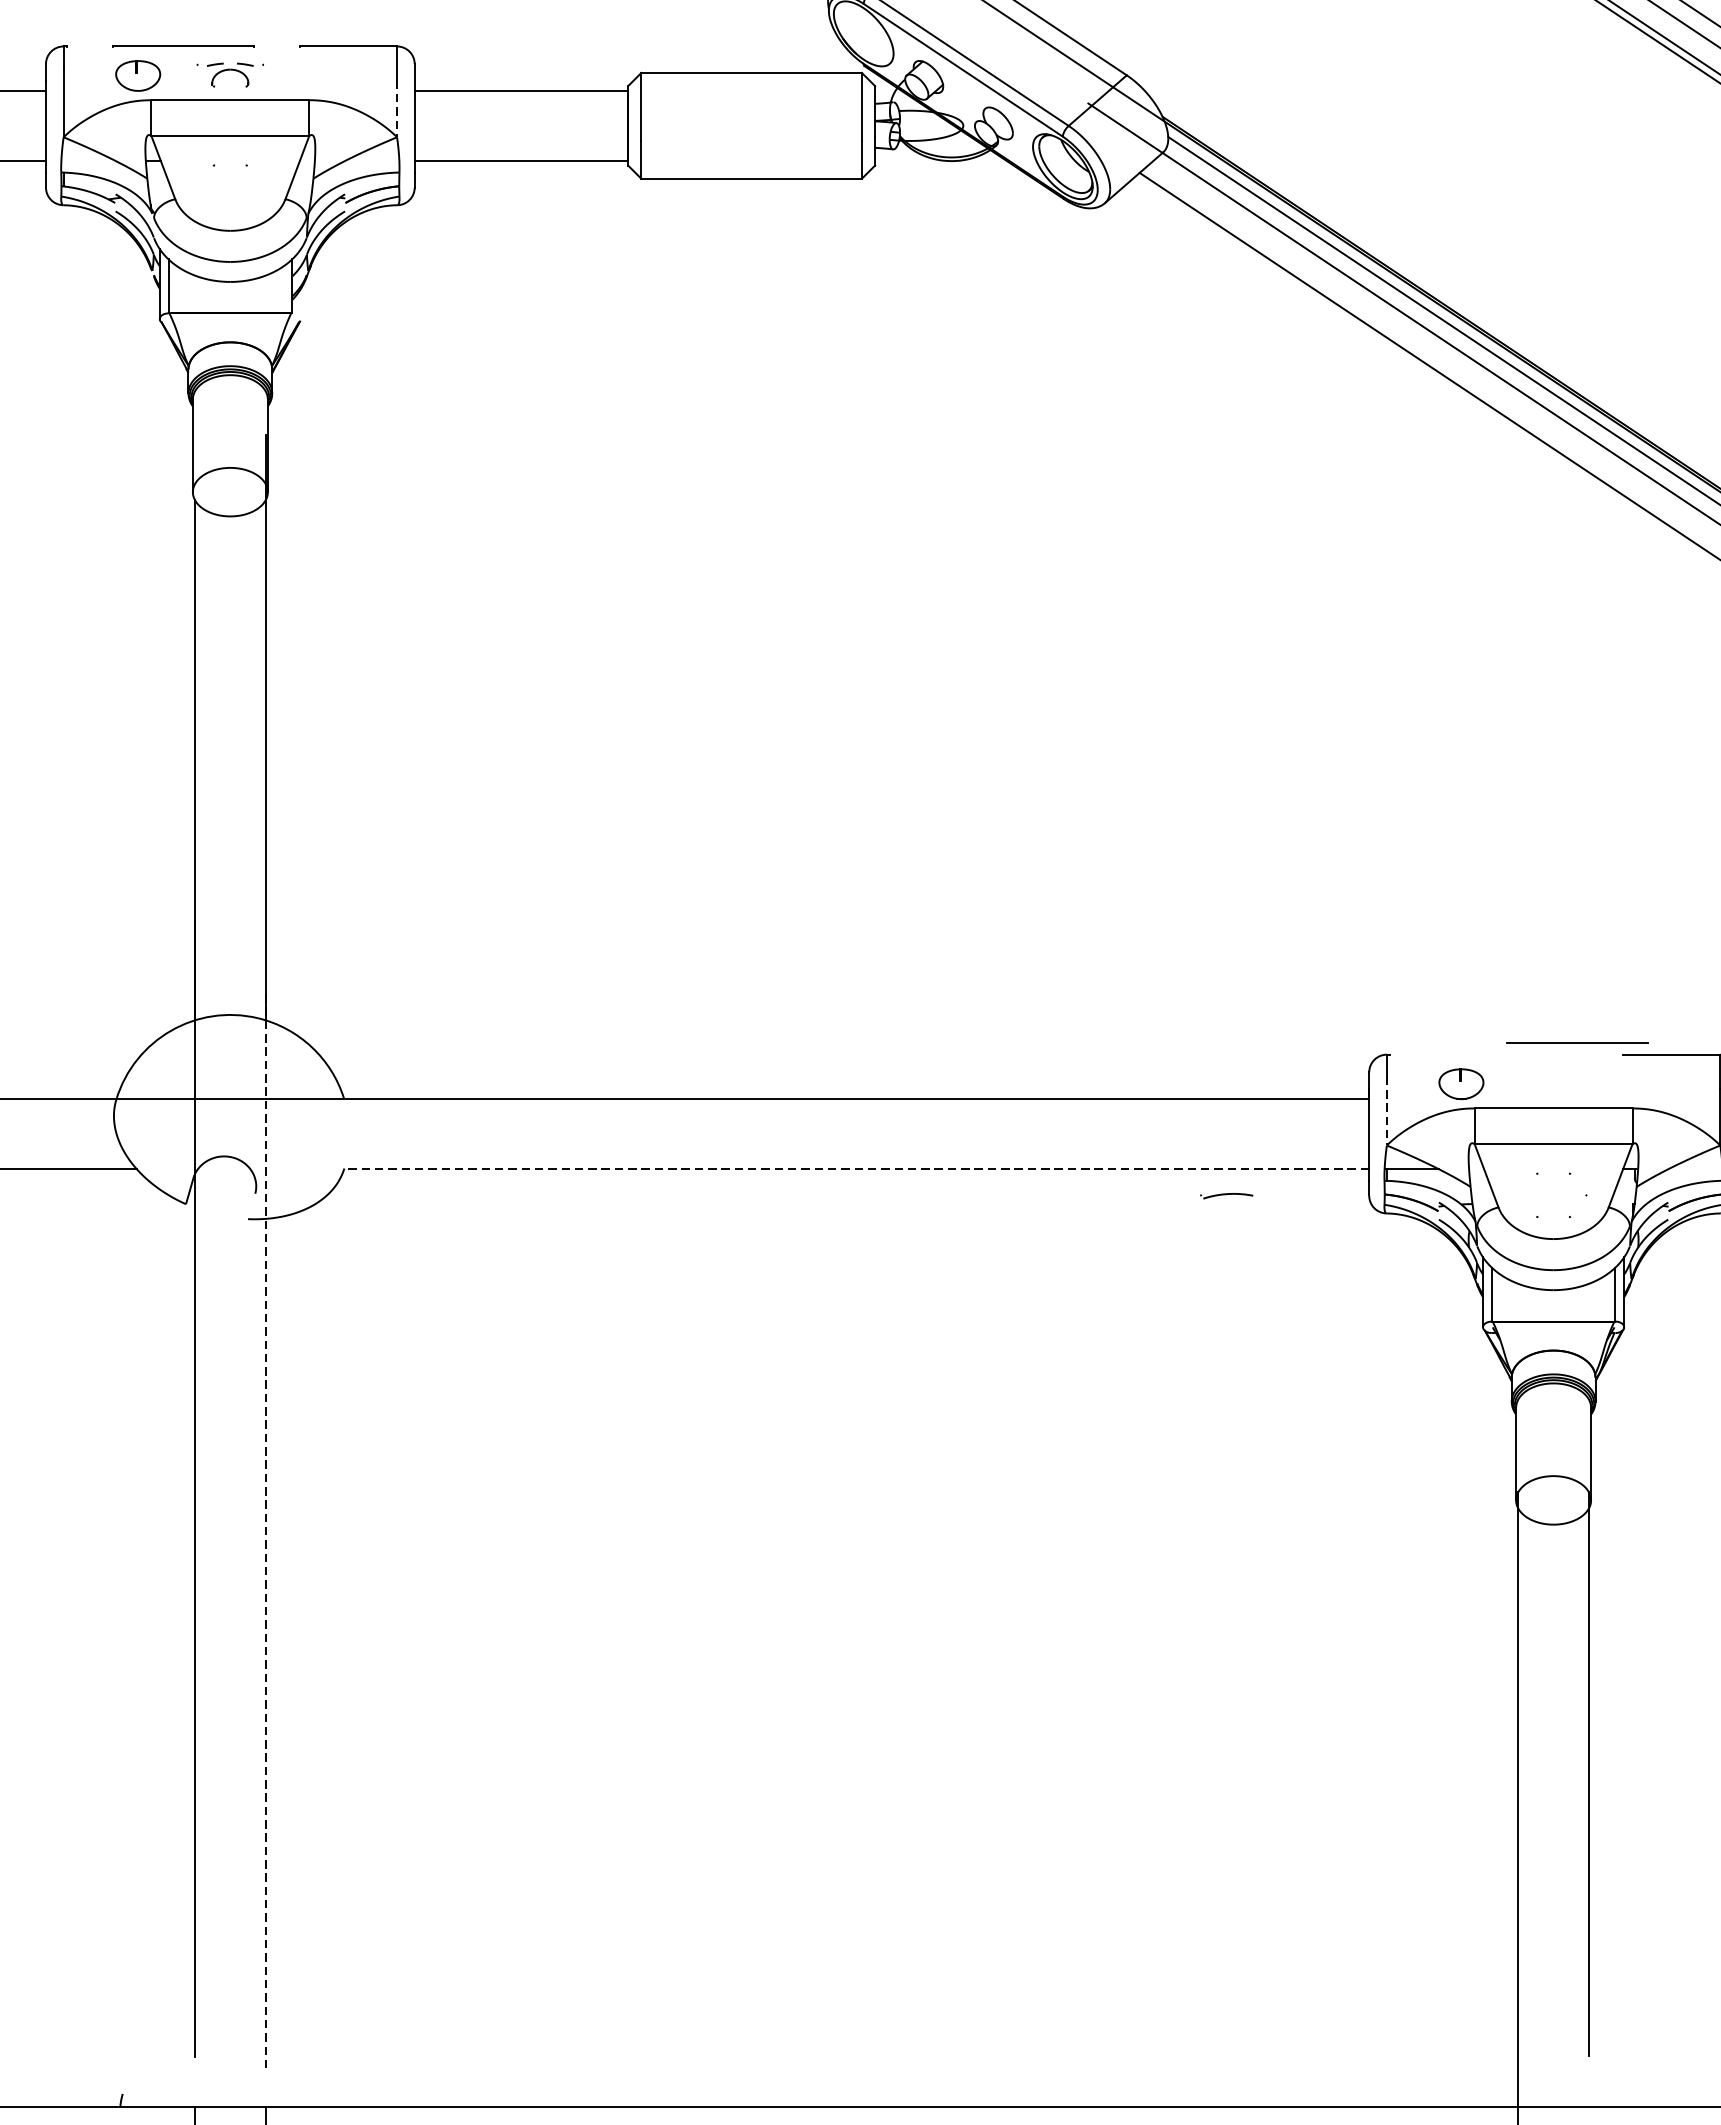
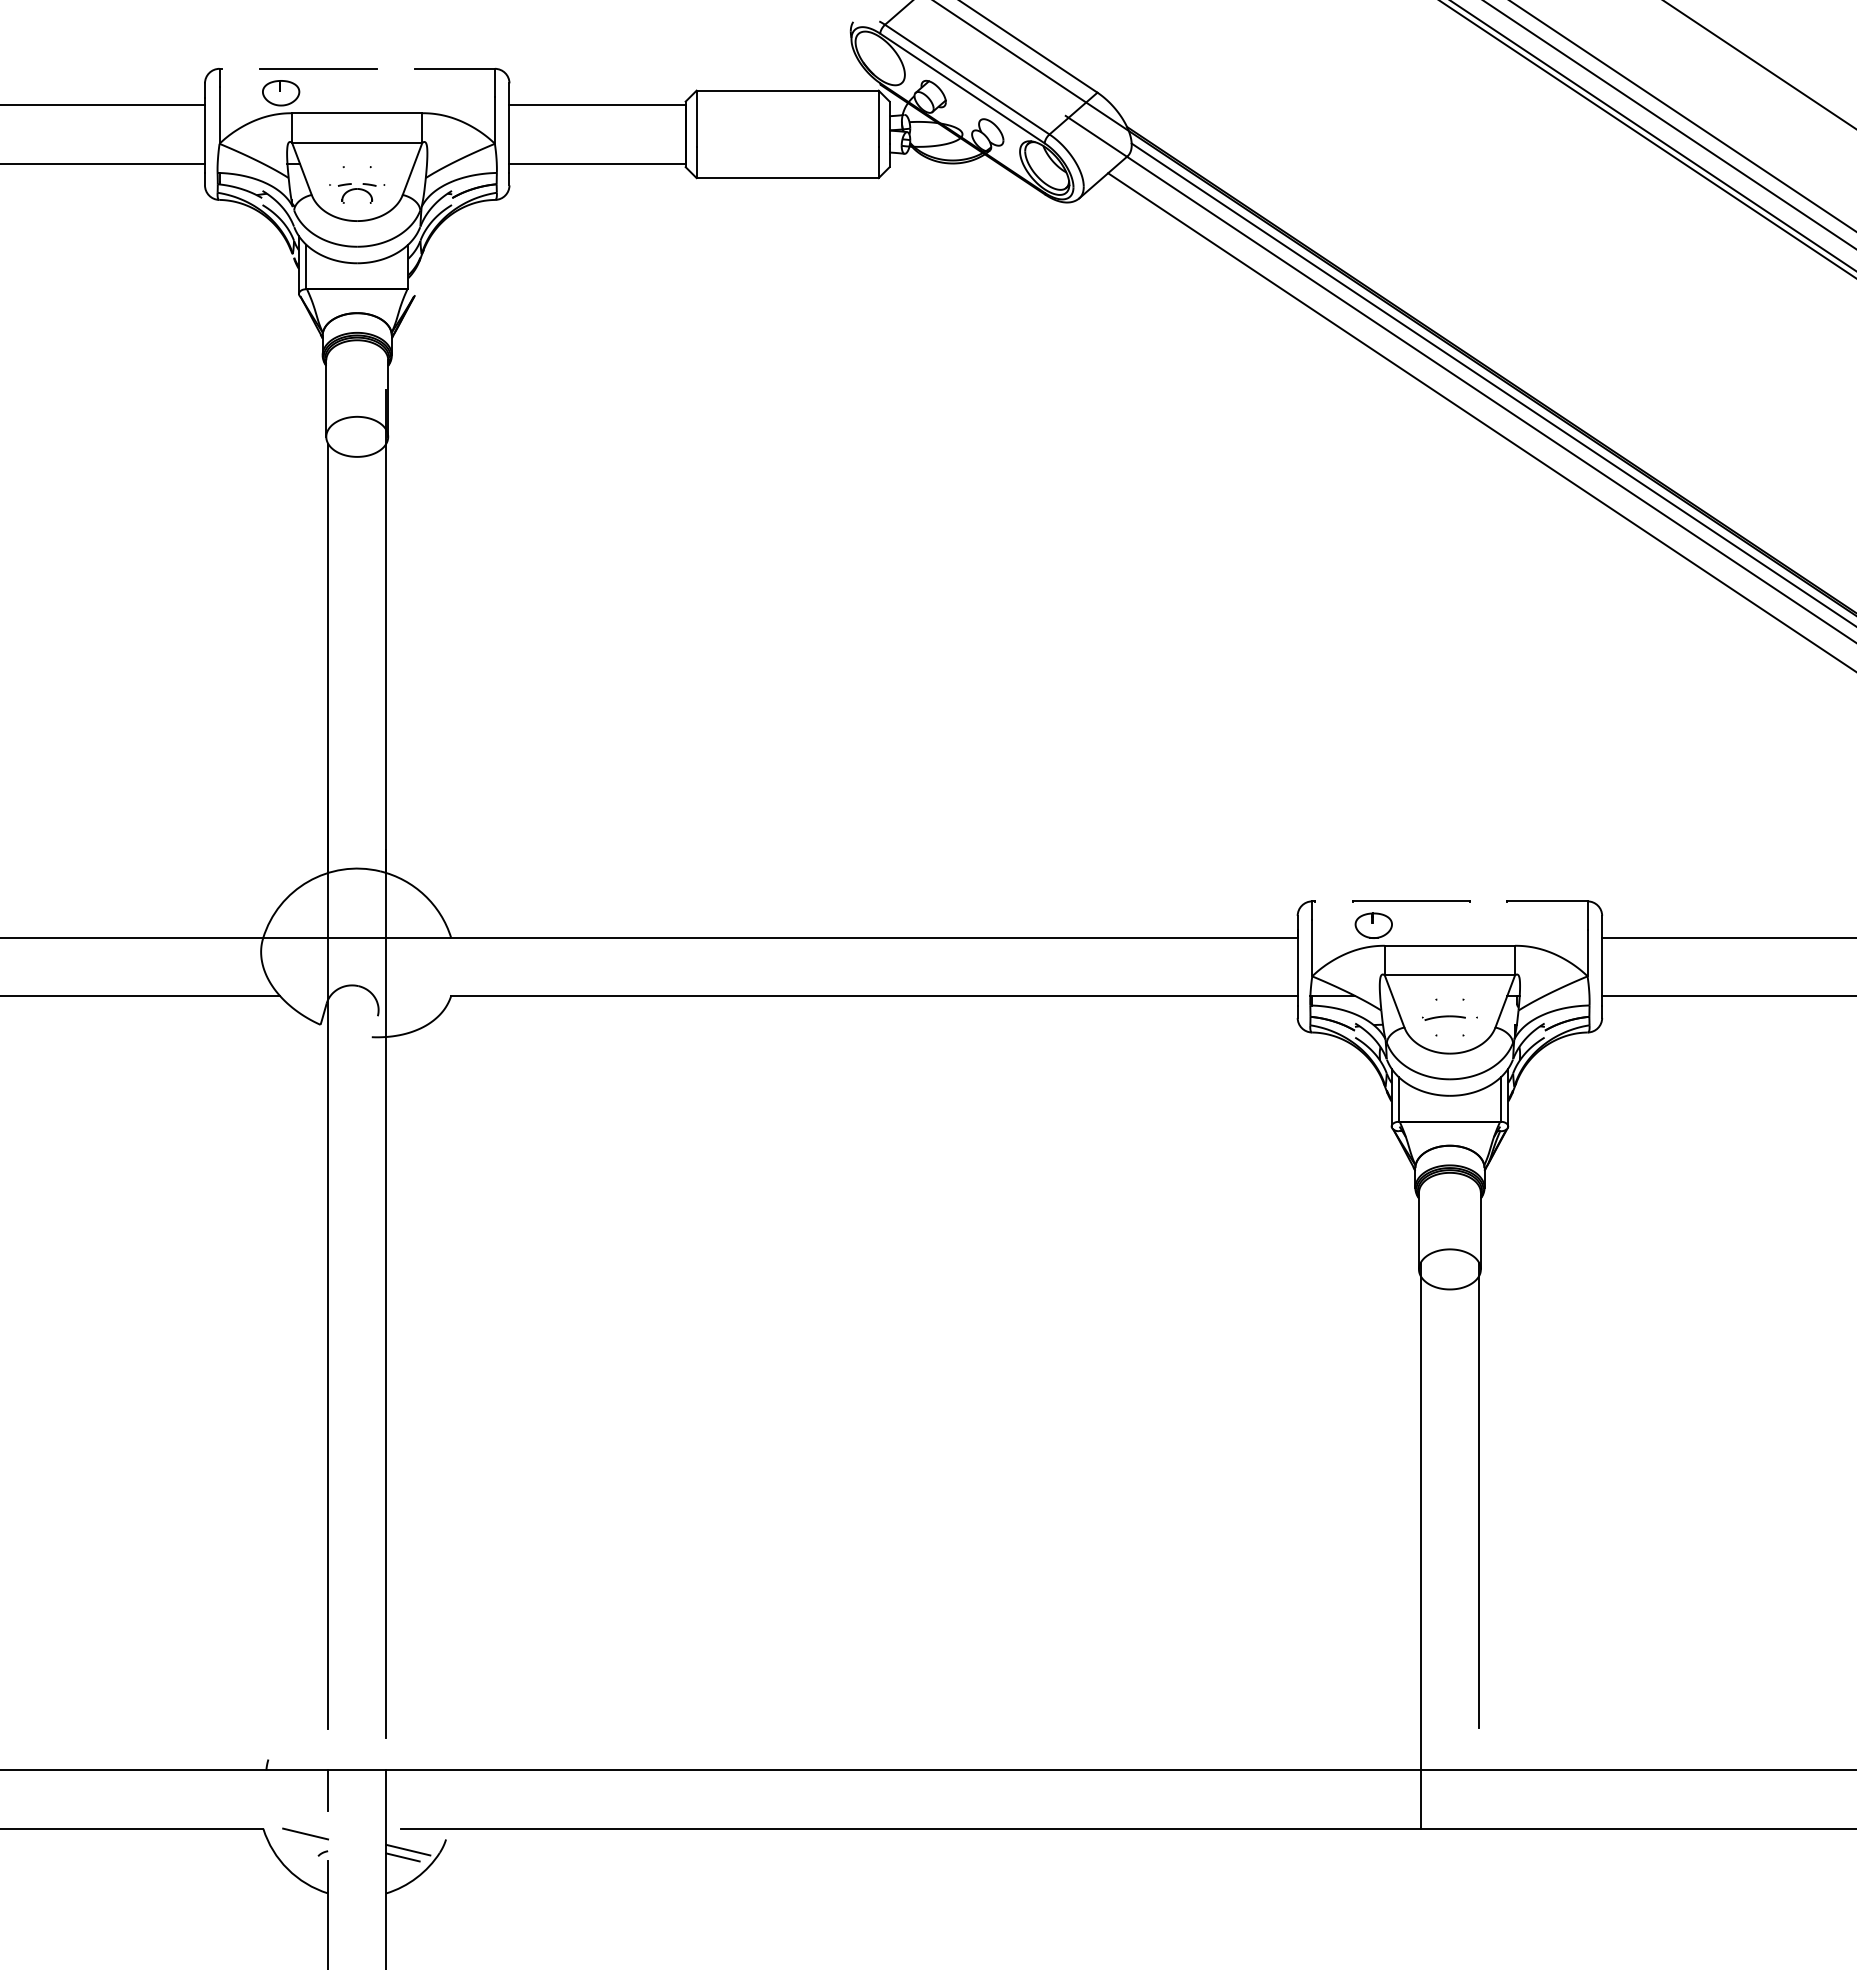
part: (230, 75) -> (357, 193), moved
line: (396, 109) -> (494, 120), dashed -> solid
line: (1577, 1042) -> (1411, 901), moved
line: (1387, 1111) -> (1312, 948), dashed -> solid
line: (855, 1169) -> (873, 996), dashed -> solid
part: (1226, 1195) -> (1443, 1017), moved
line: (265, 1529) -> (386, 1293), dashed -> solid

